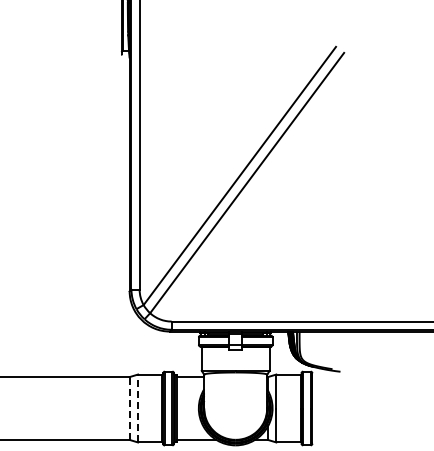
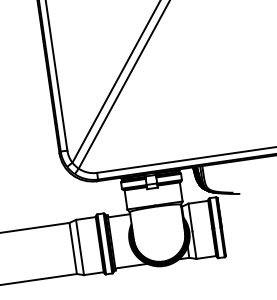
line: (129, 408) -> (73, 248), dashed -> solid
line: (138, 408) -> (80, 247), dashed -> solid

